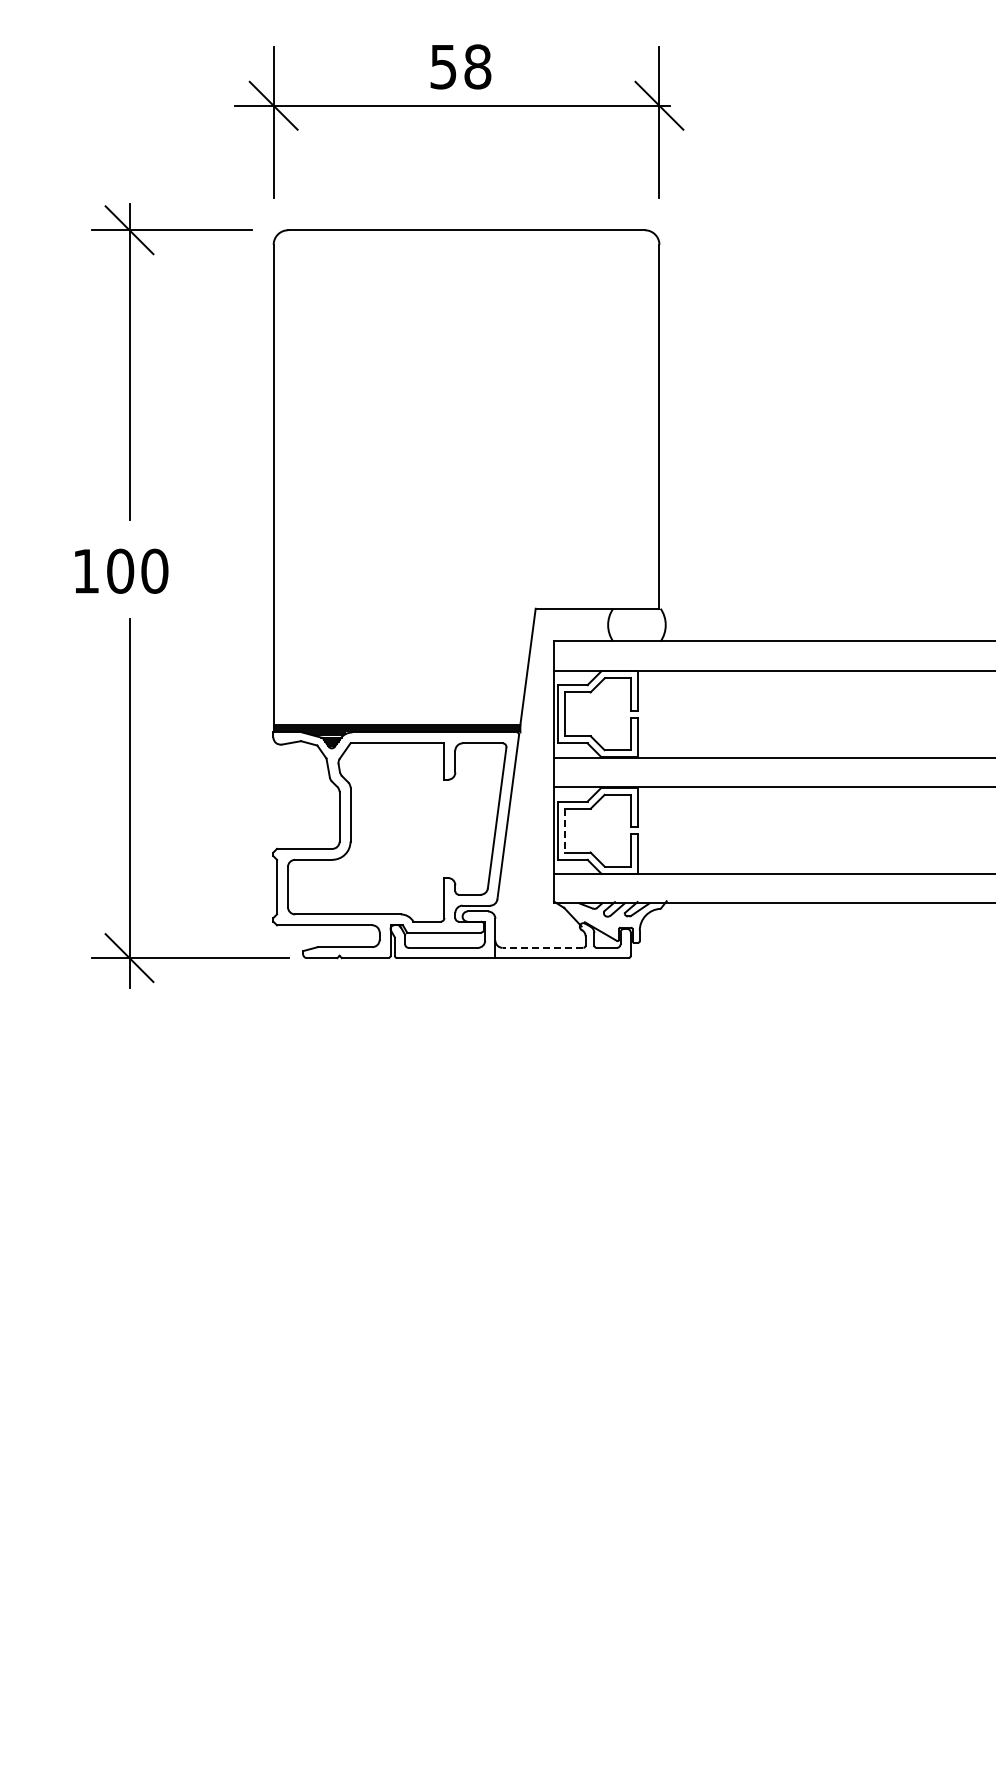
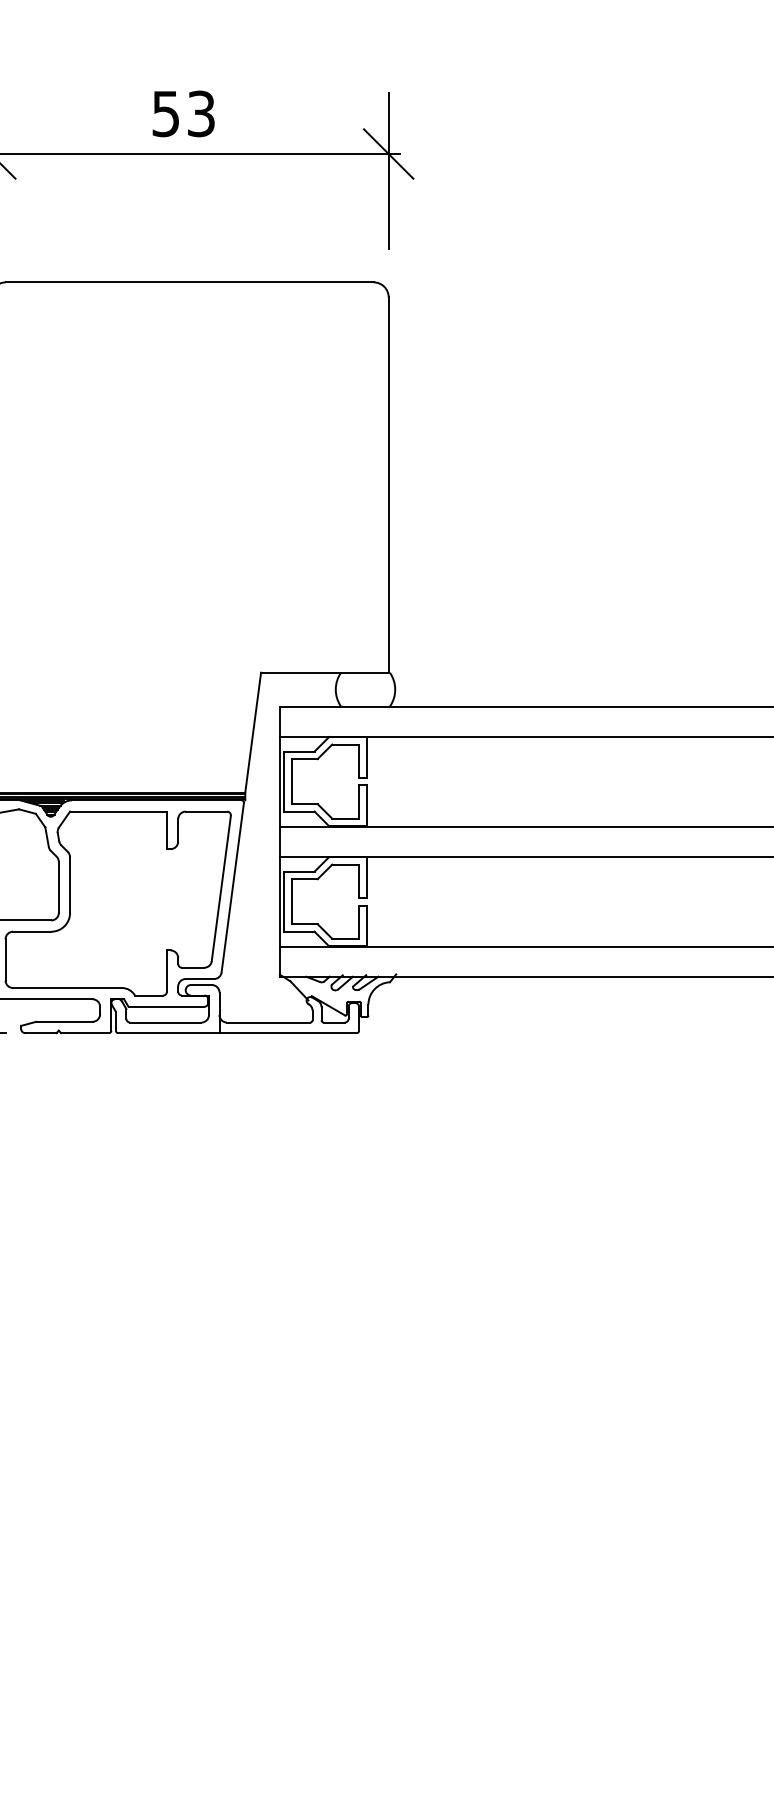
text: (477, 66) -> (201, 113), 58 -> 53
line: (565, 830) -> (291, 901), dashed -> solid
line: (542, 947) -> (268, 1022), dashed -> solid

